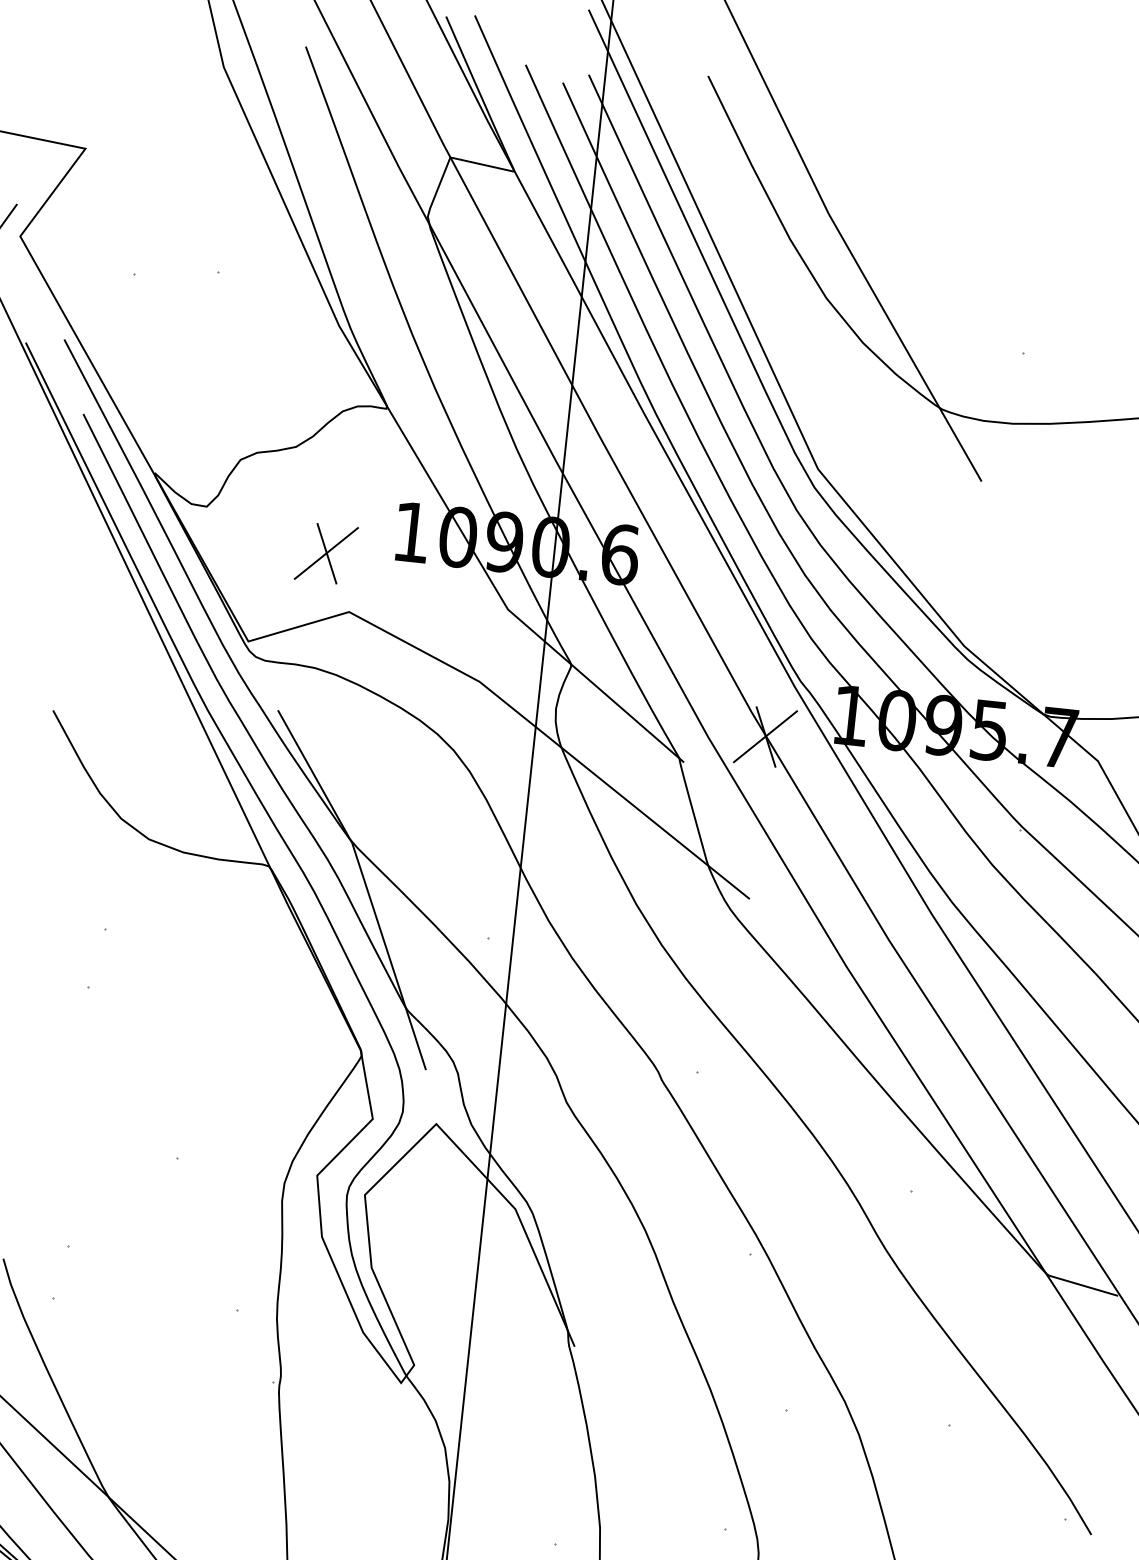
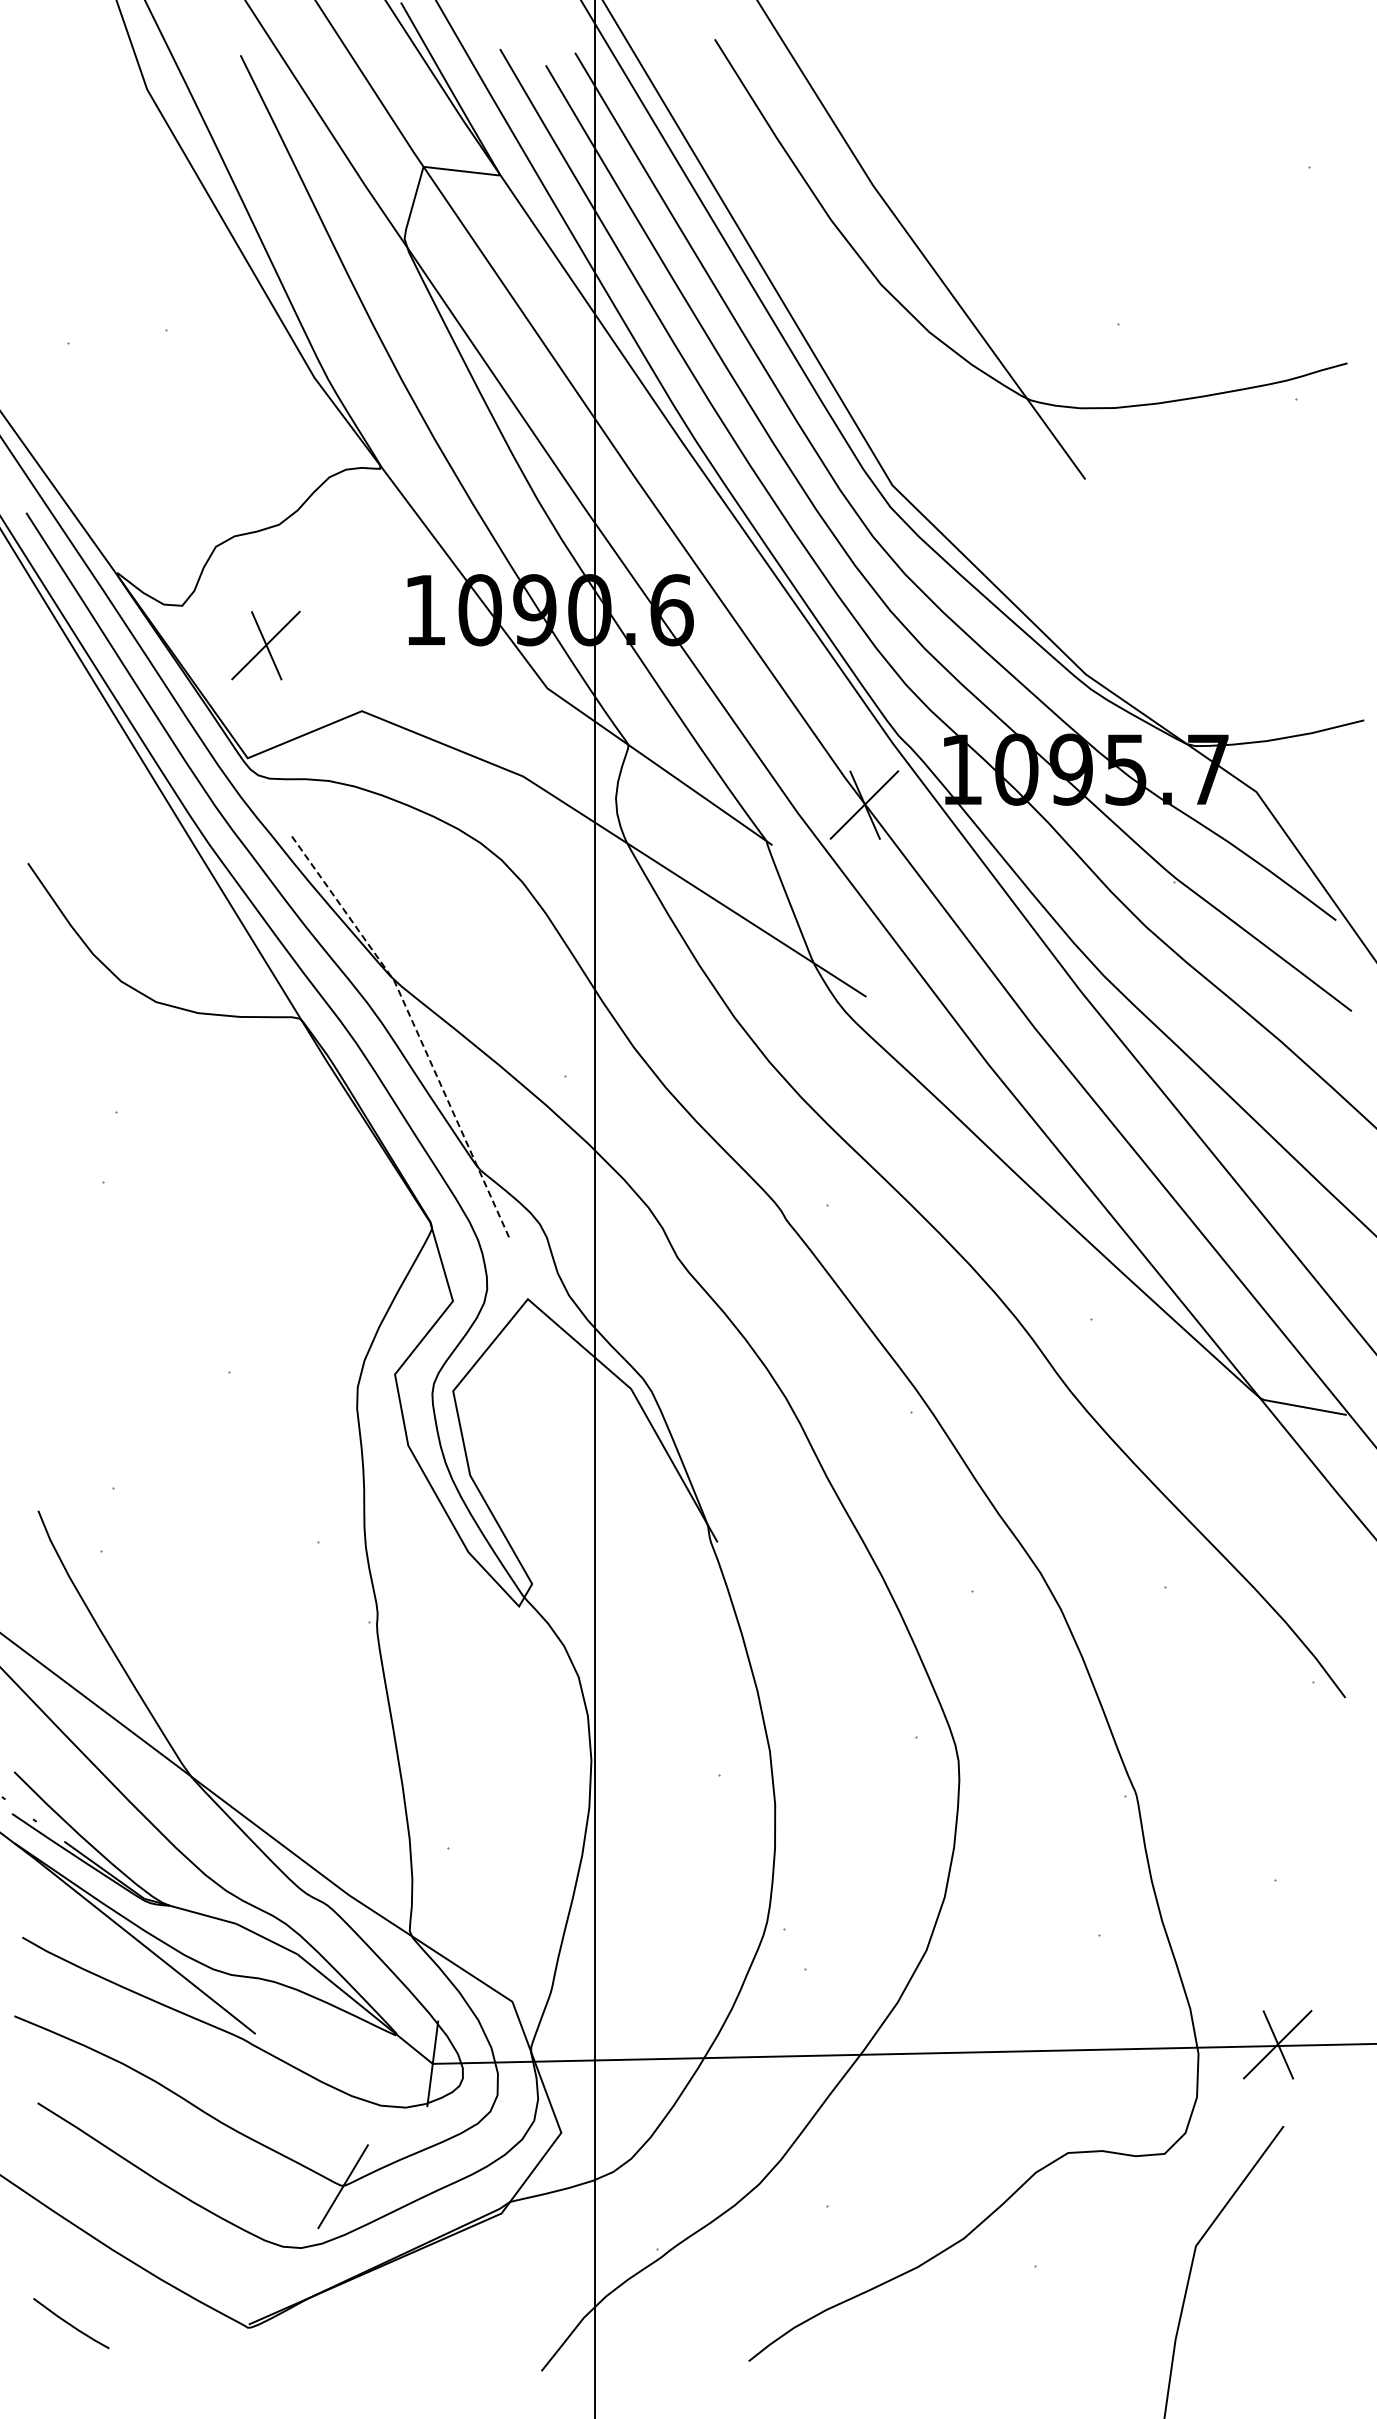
part: (325, 553) -> (265, 645), moved
line: (365, 883) -> (414, 1026), solid -> dashed

